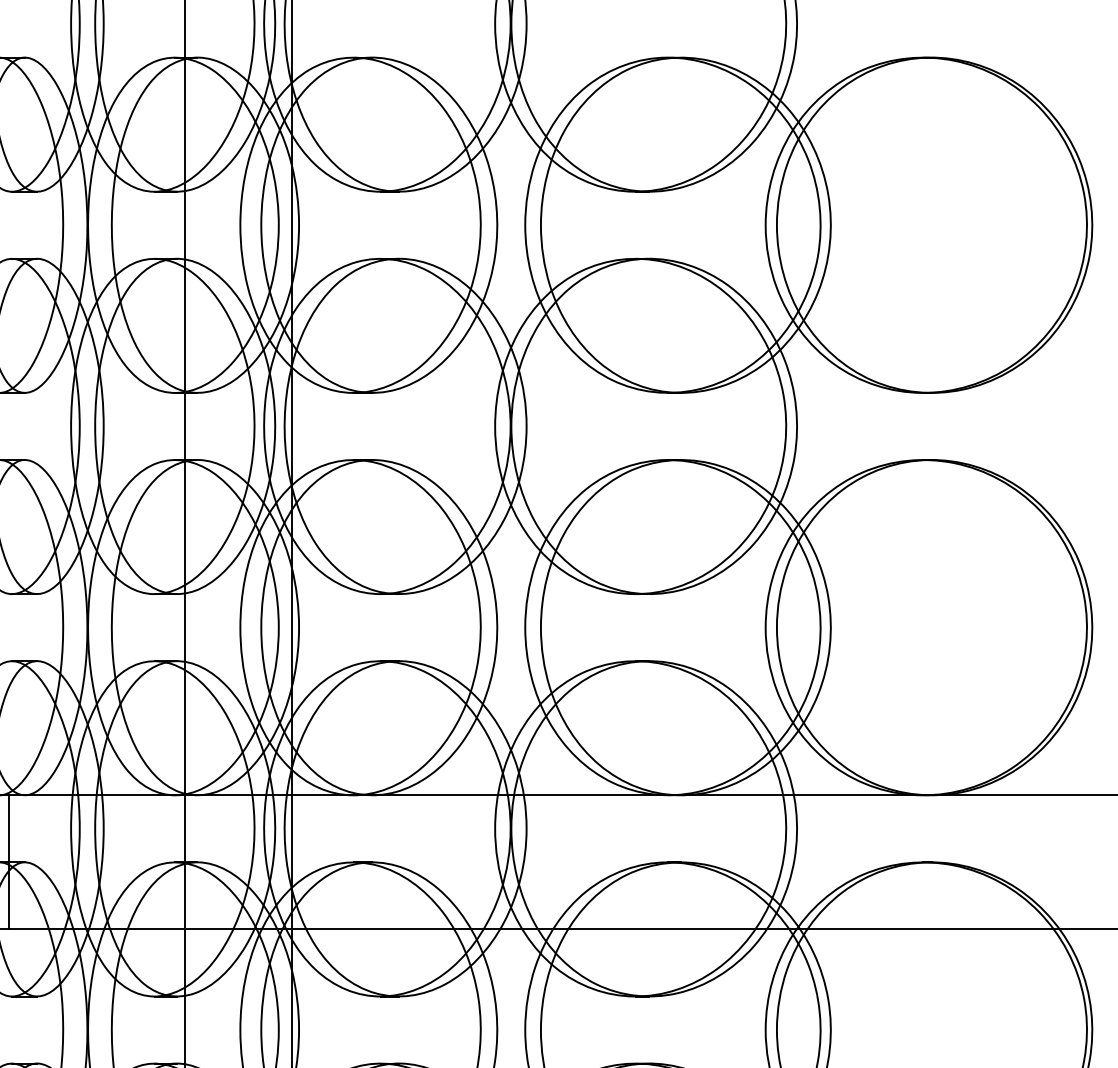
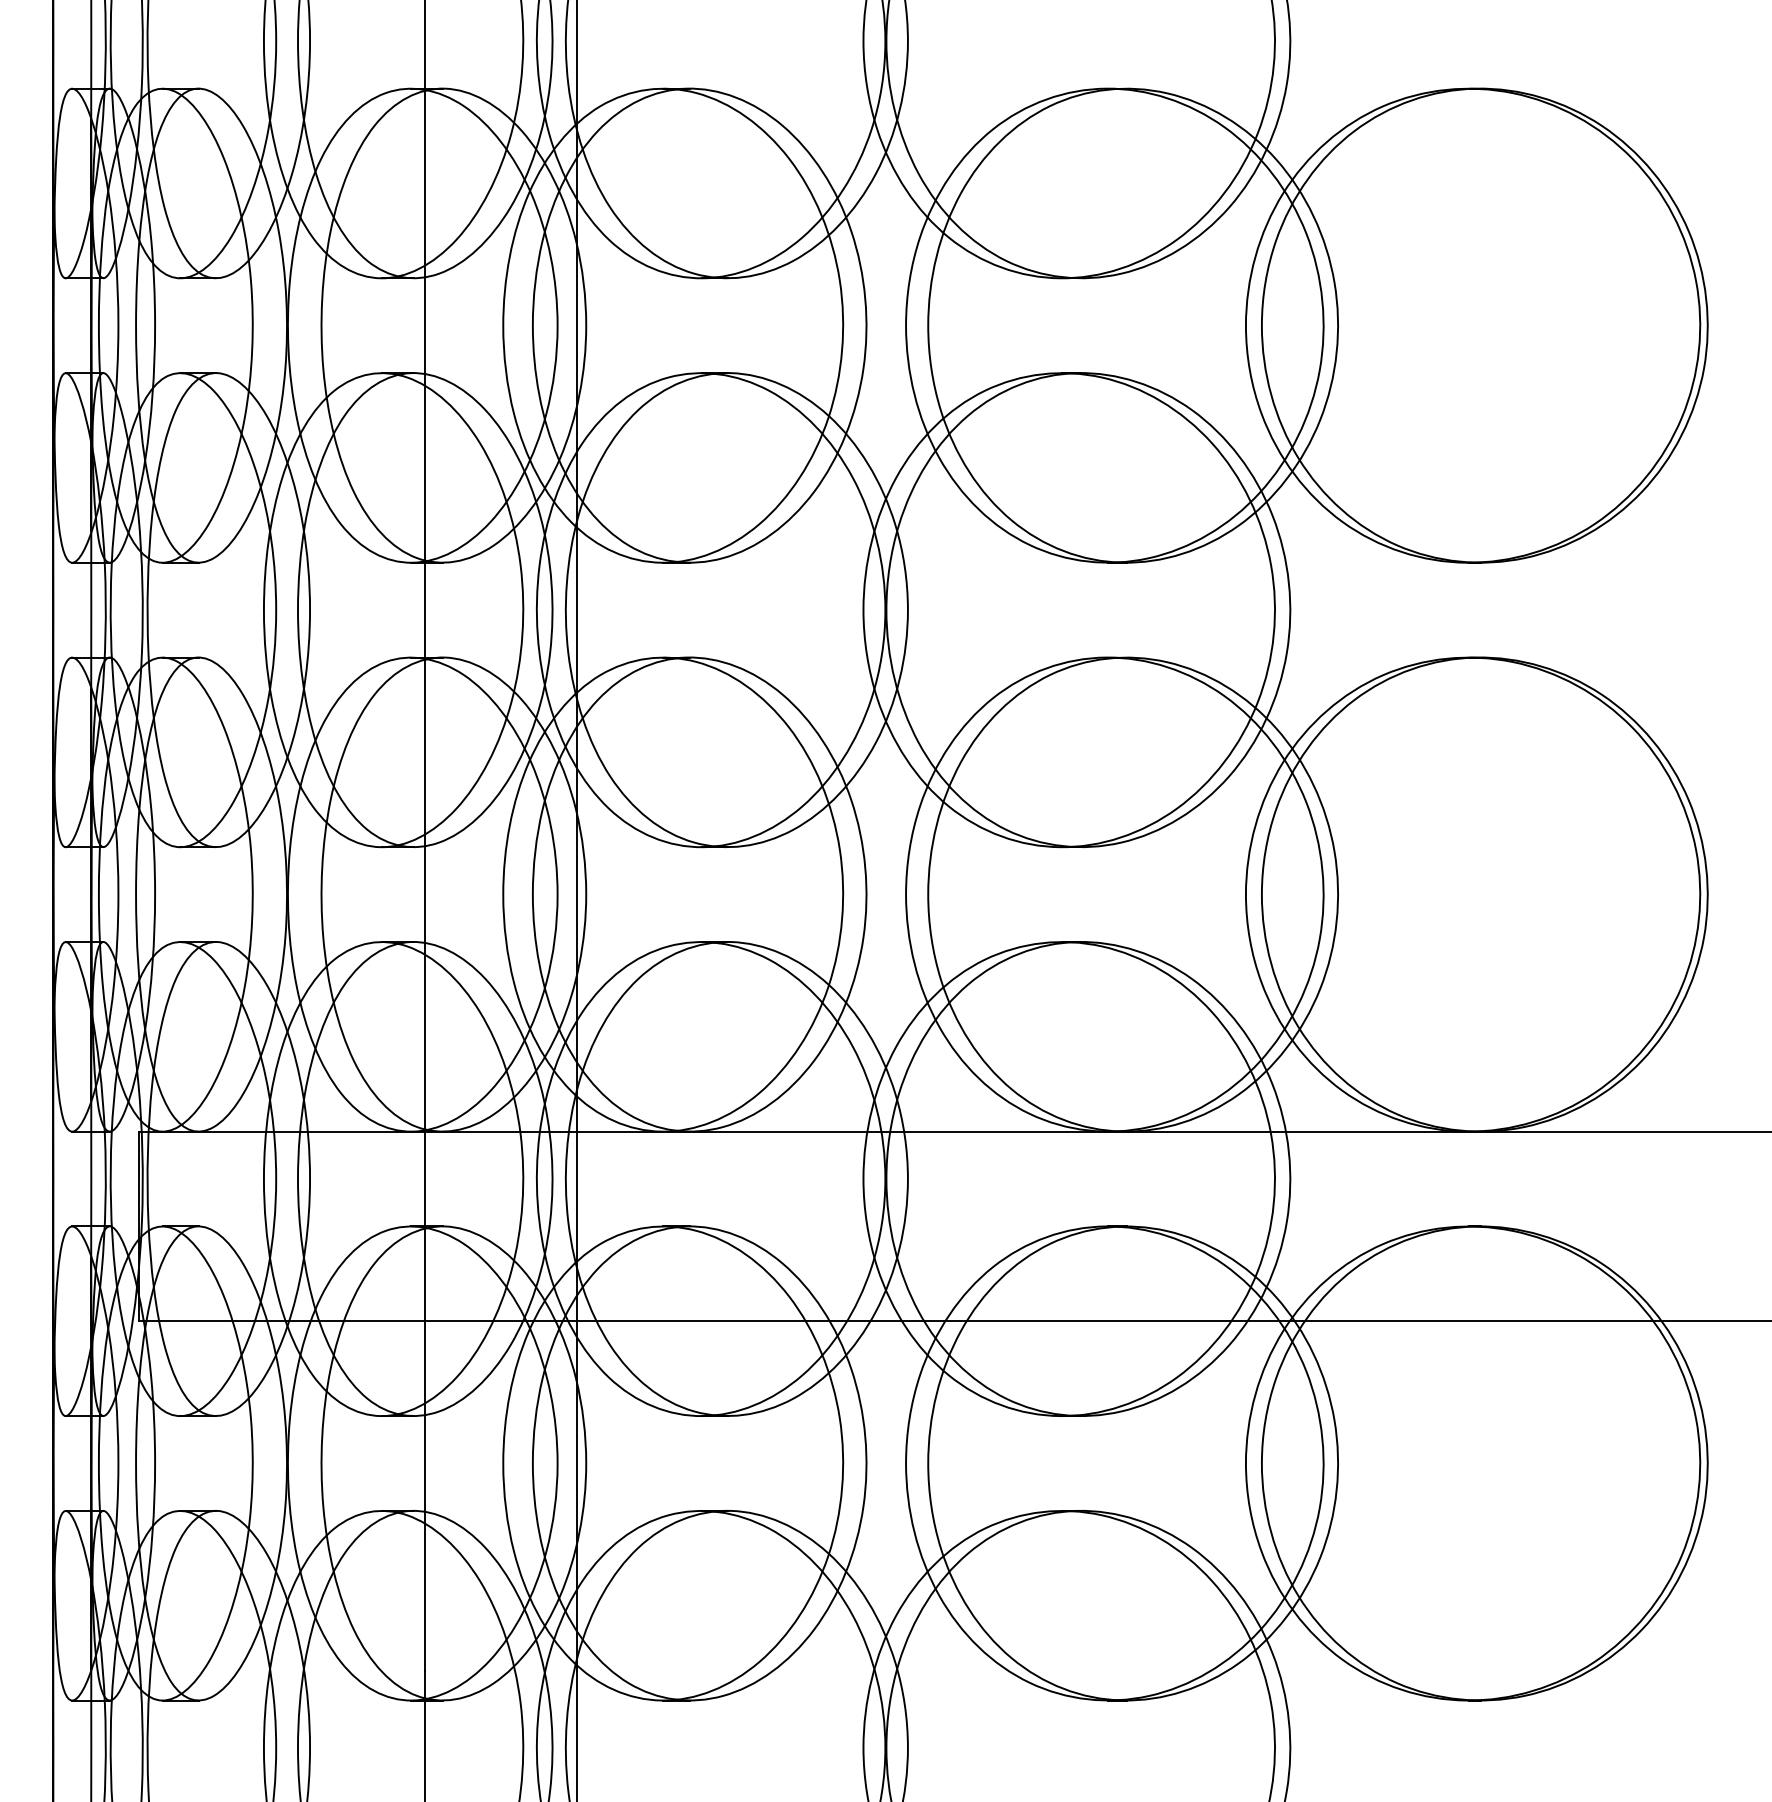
line: (9, 862) -> (176, 1226), removed

